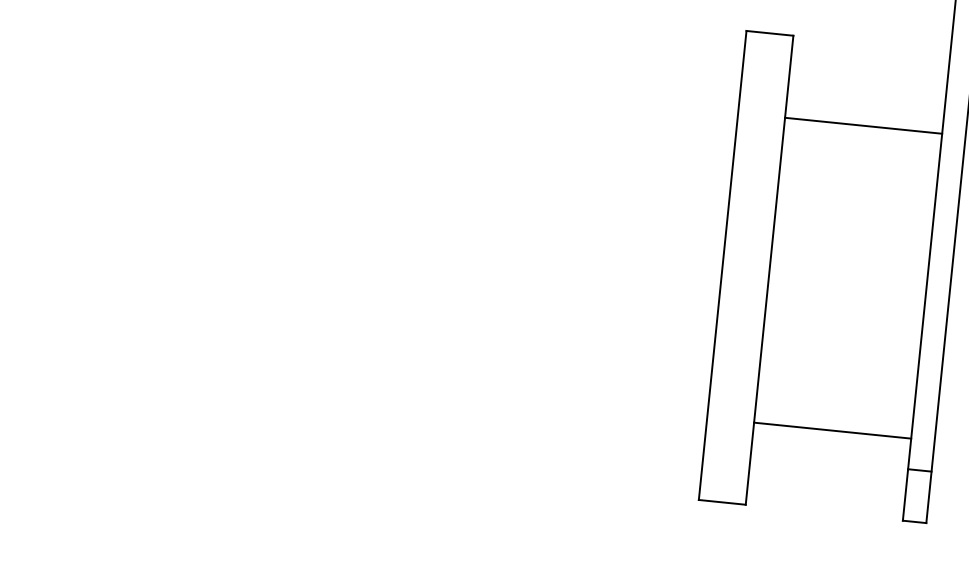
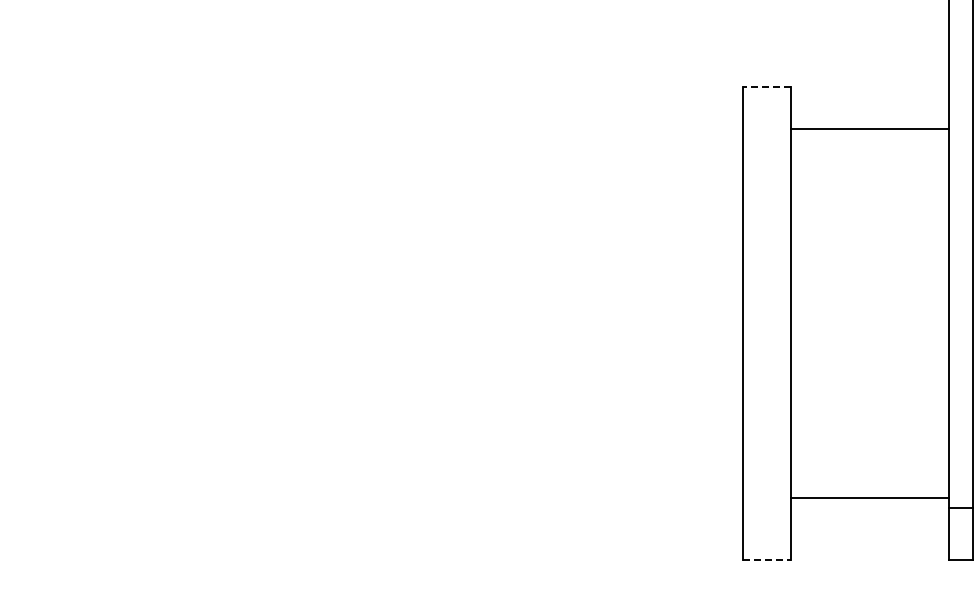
line: (770, 33) -> (767, 86), solid -> dashed
line: (863, 125) -> (869, 129), moved
line: (832, 430) -> (869, 497), moved
line: (722, 502) -> (767, 559), solid -> dashed

